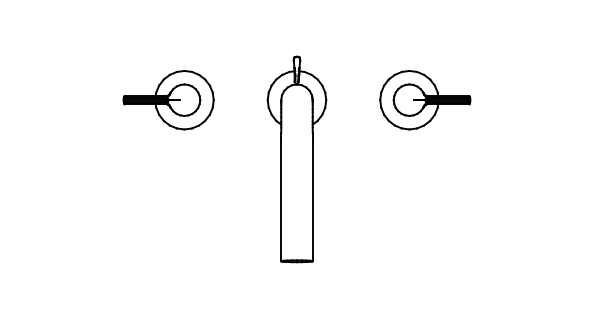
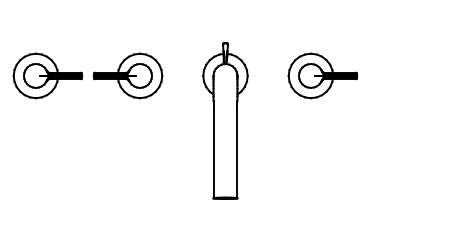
part: (62, 99) -> (47, 75), added

